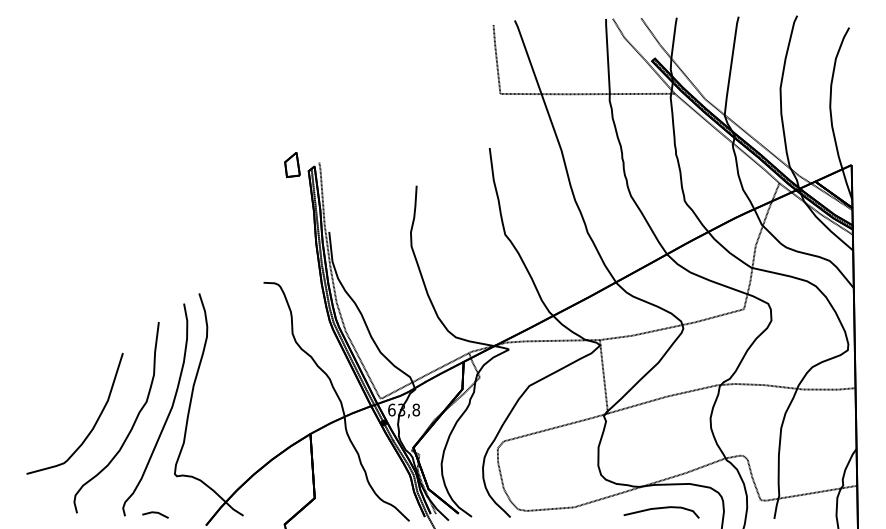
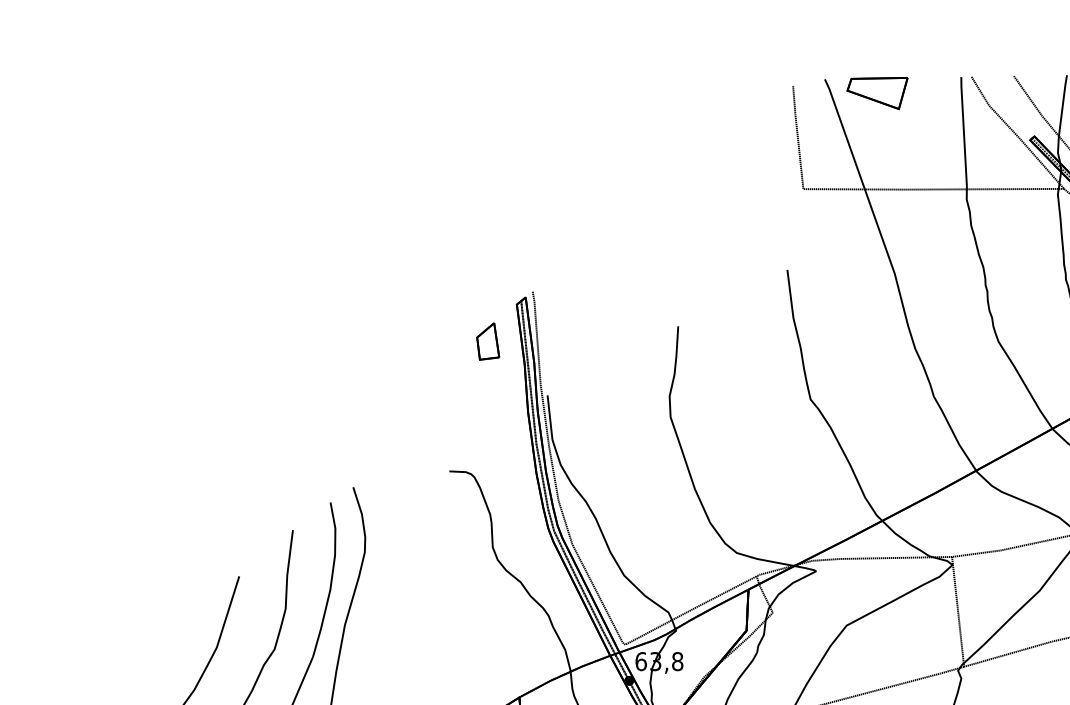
part: (549, 29) -> (876, 92), added
part: (292, 165) -> (488, 342), moved

